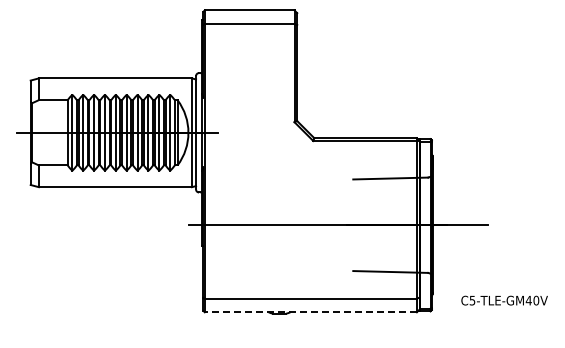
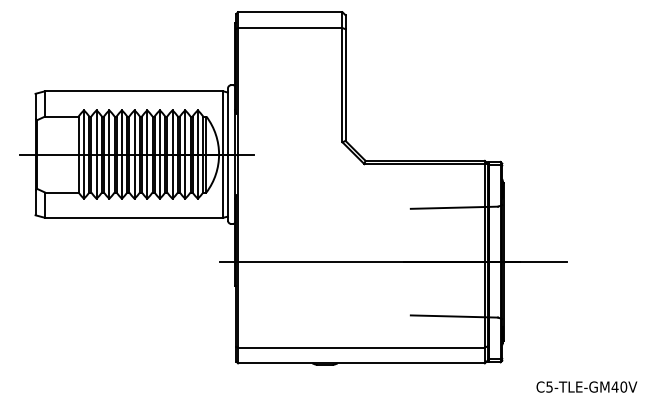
text: (504, 300) -> (586, 386), moved
line: (310, 312) -> (361, 363), dashed -> solid

